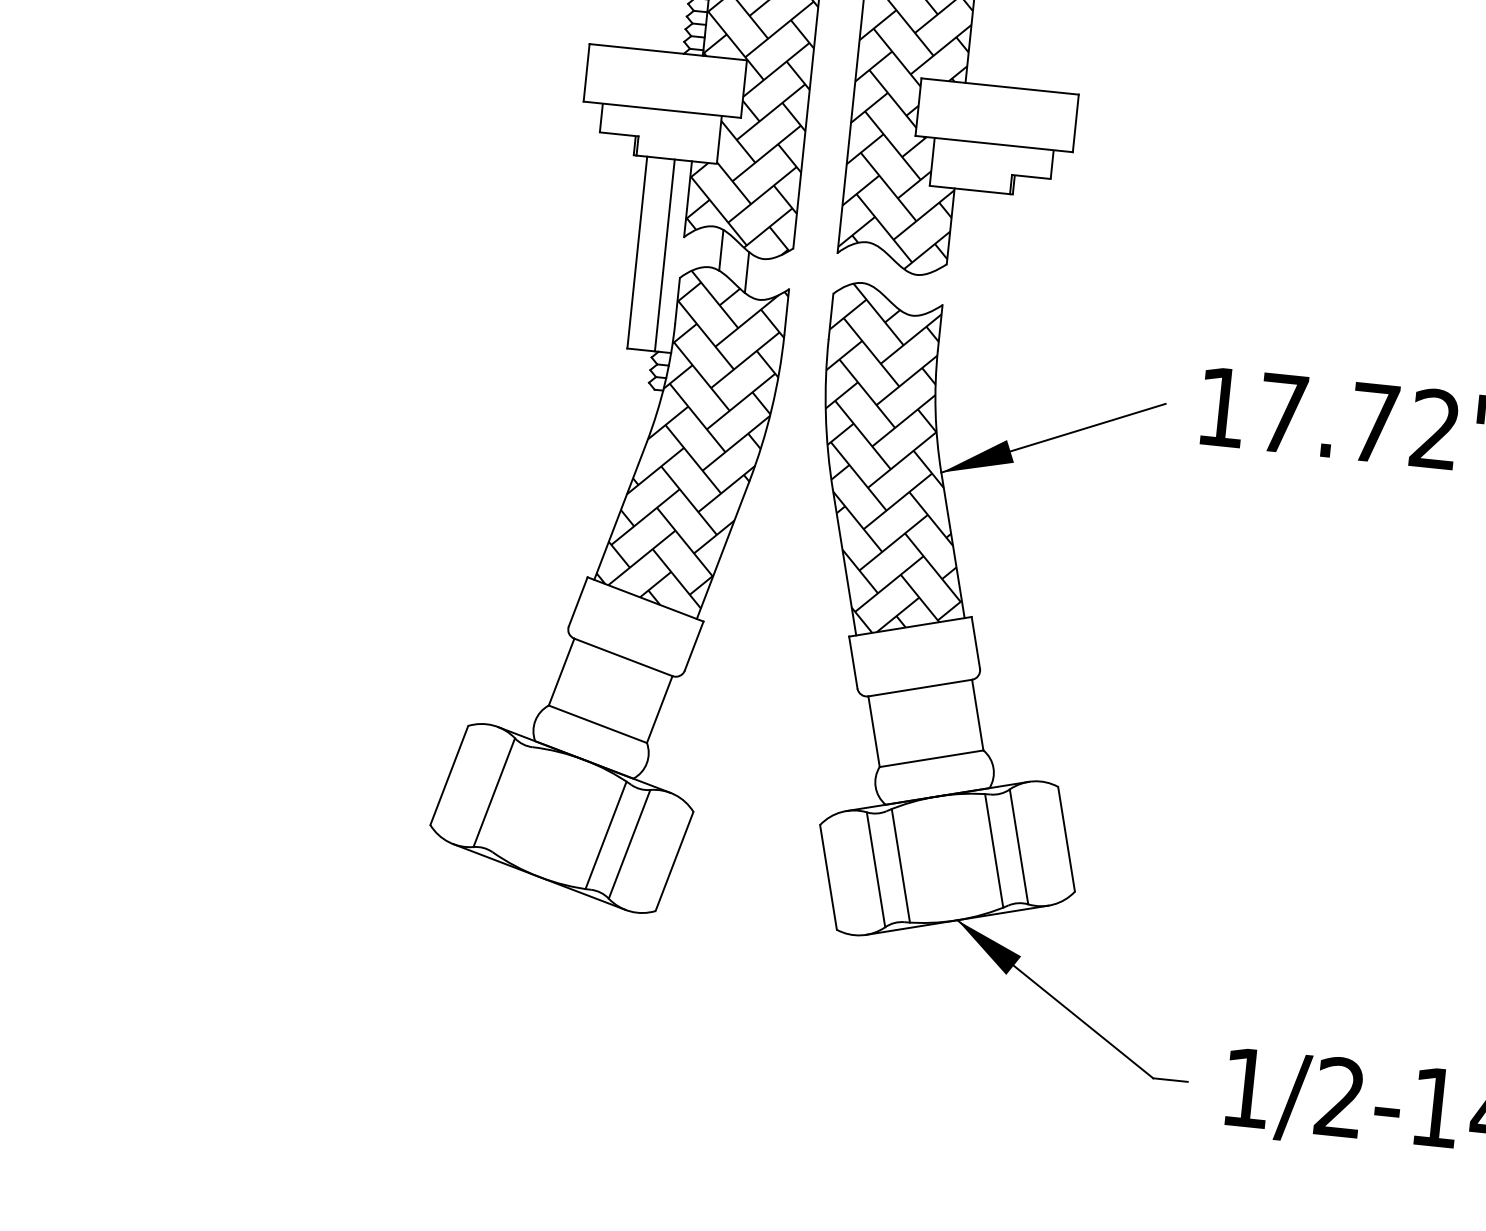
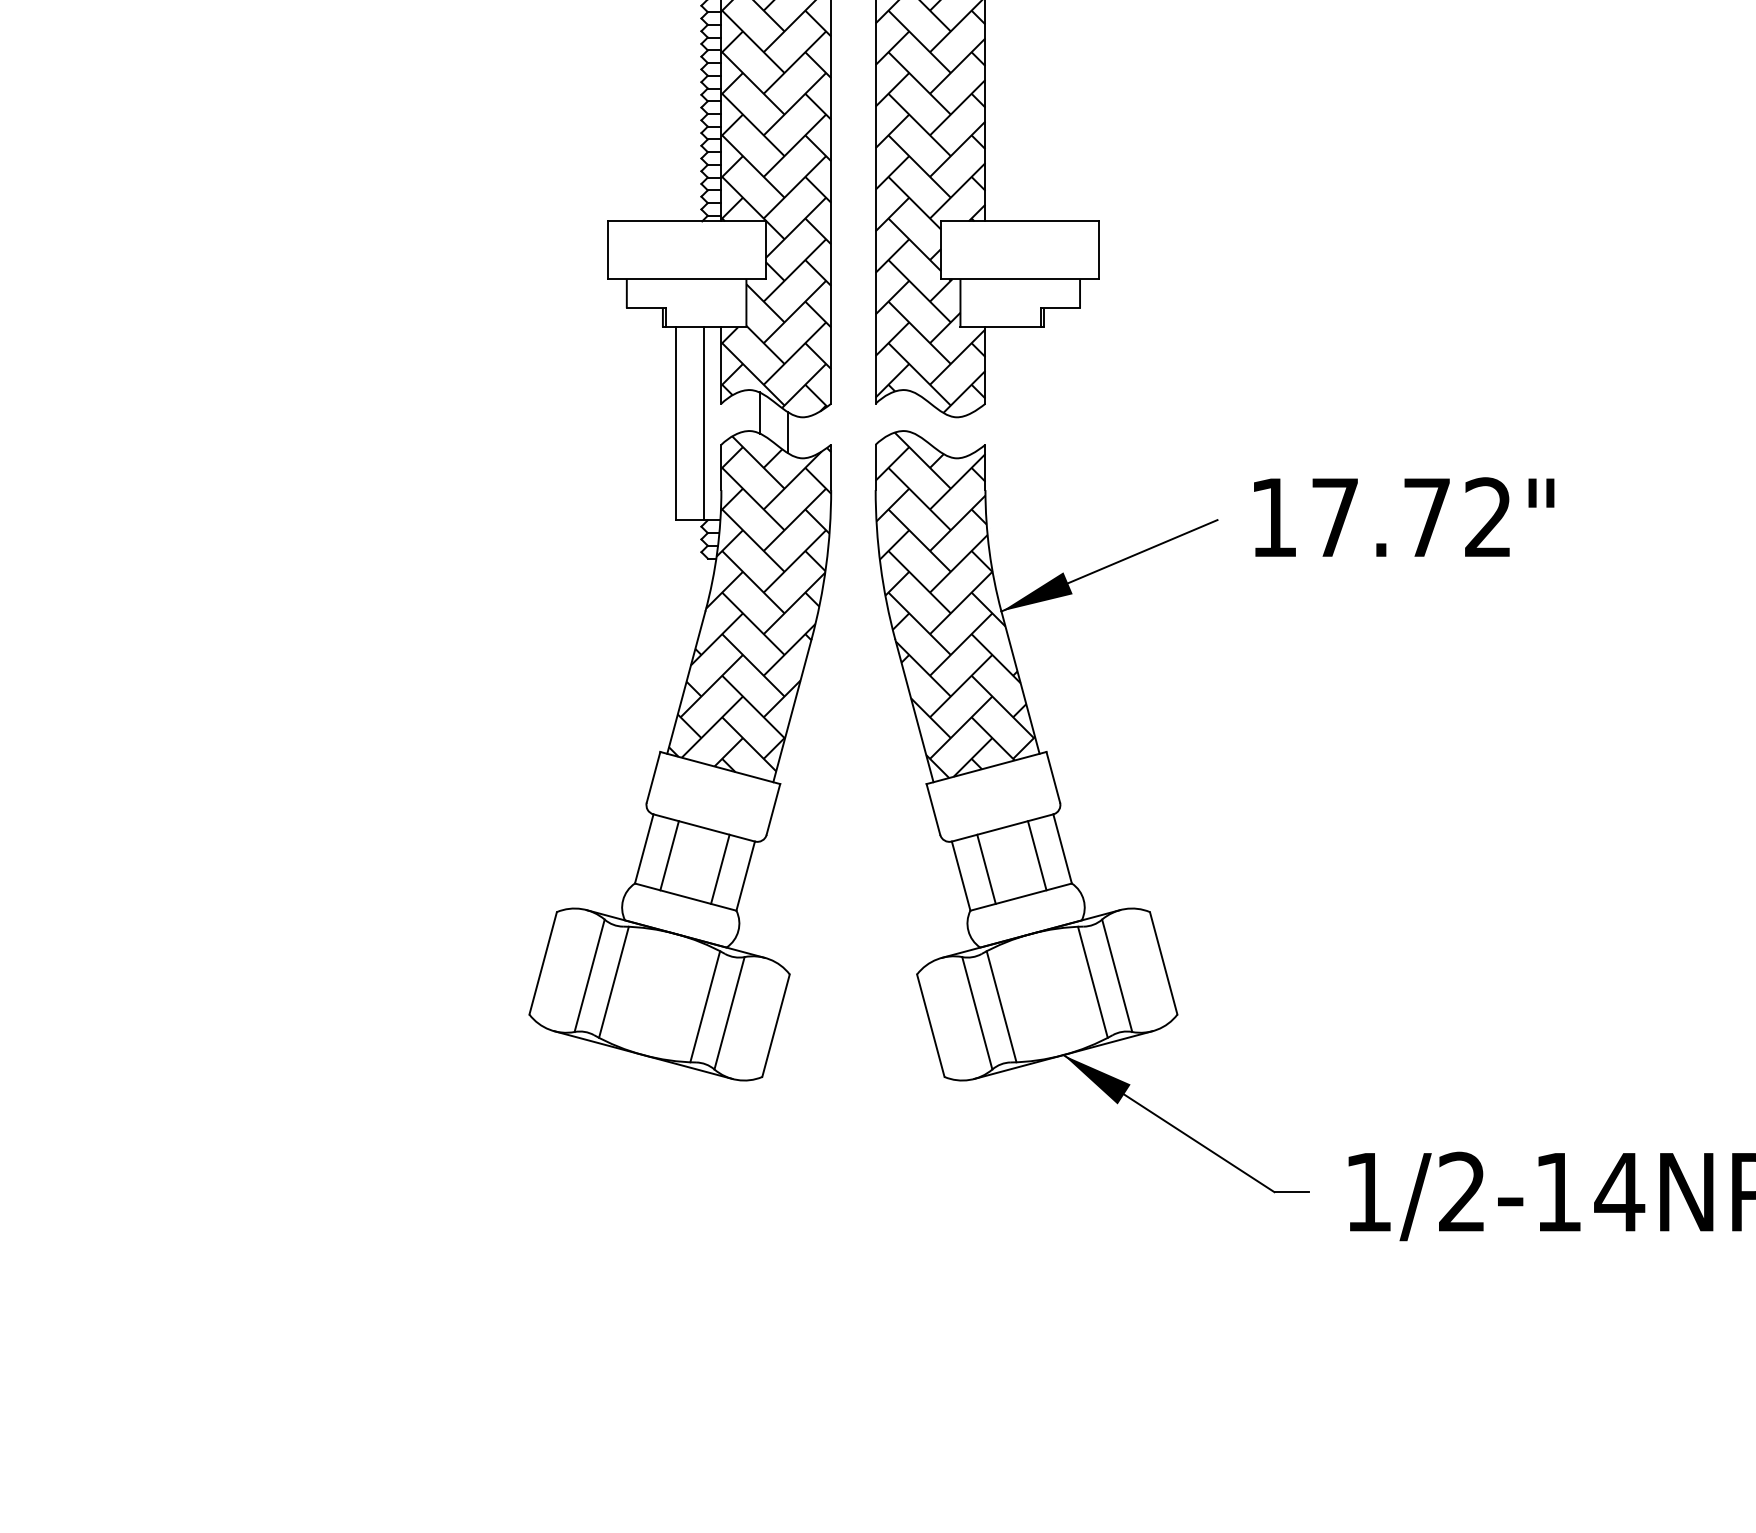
line: (586, 681) -> (669, 855), added
line: (635, 699) -> (720, 868), added
line: (951, 718) -> (1036, 855), added
line: (900, 726) -> (986, 868), added
line: (517, 800) -> (613, 981), added

